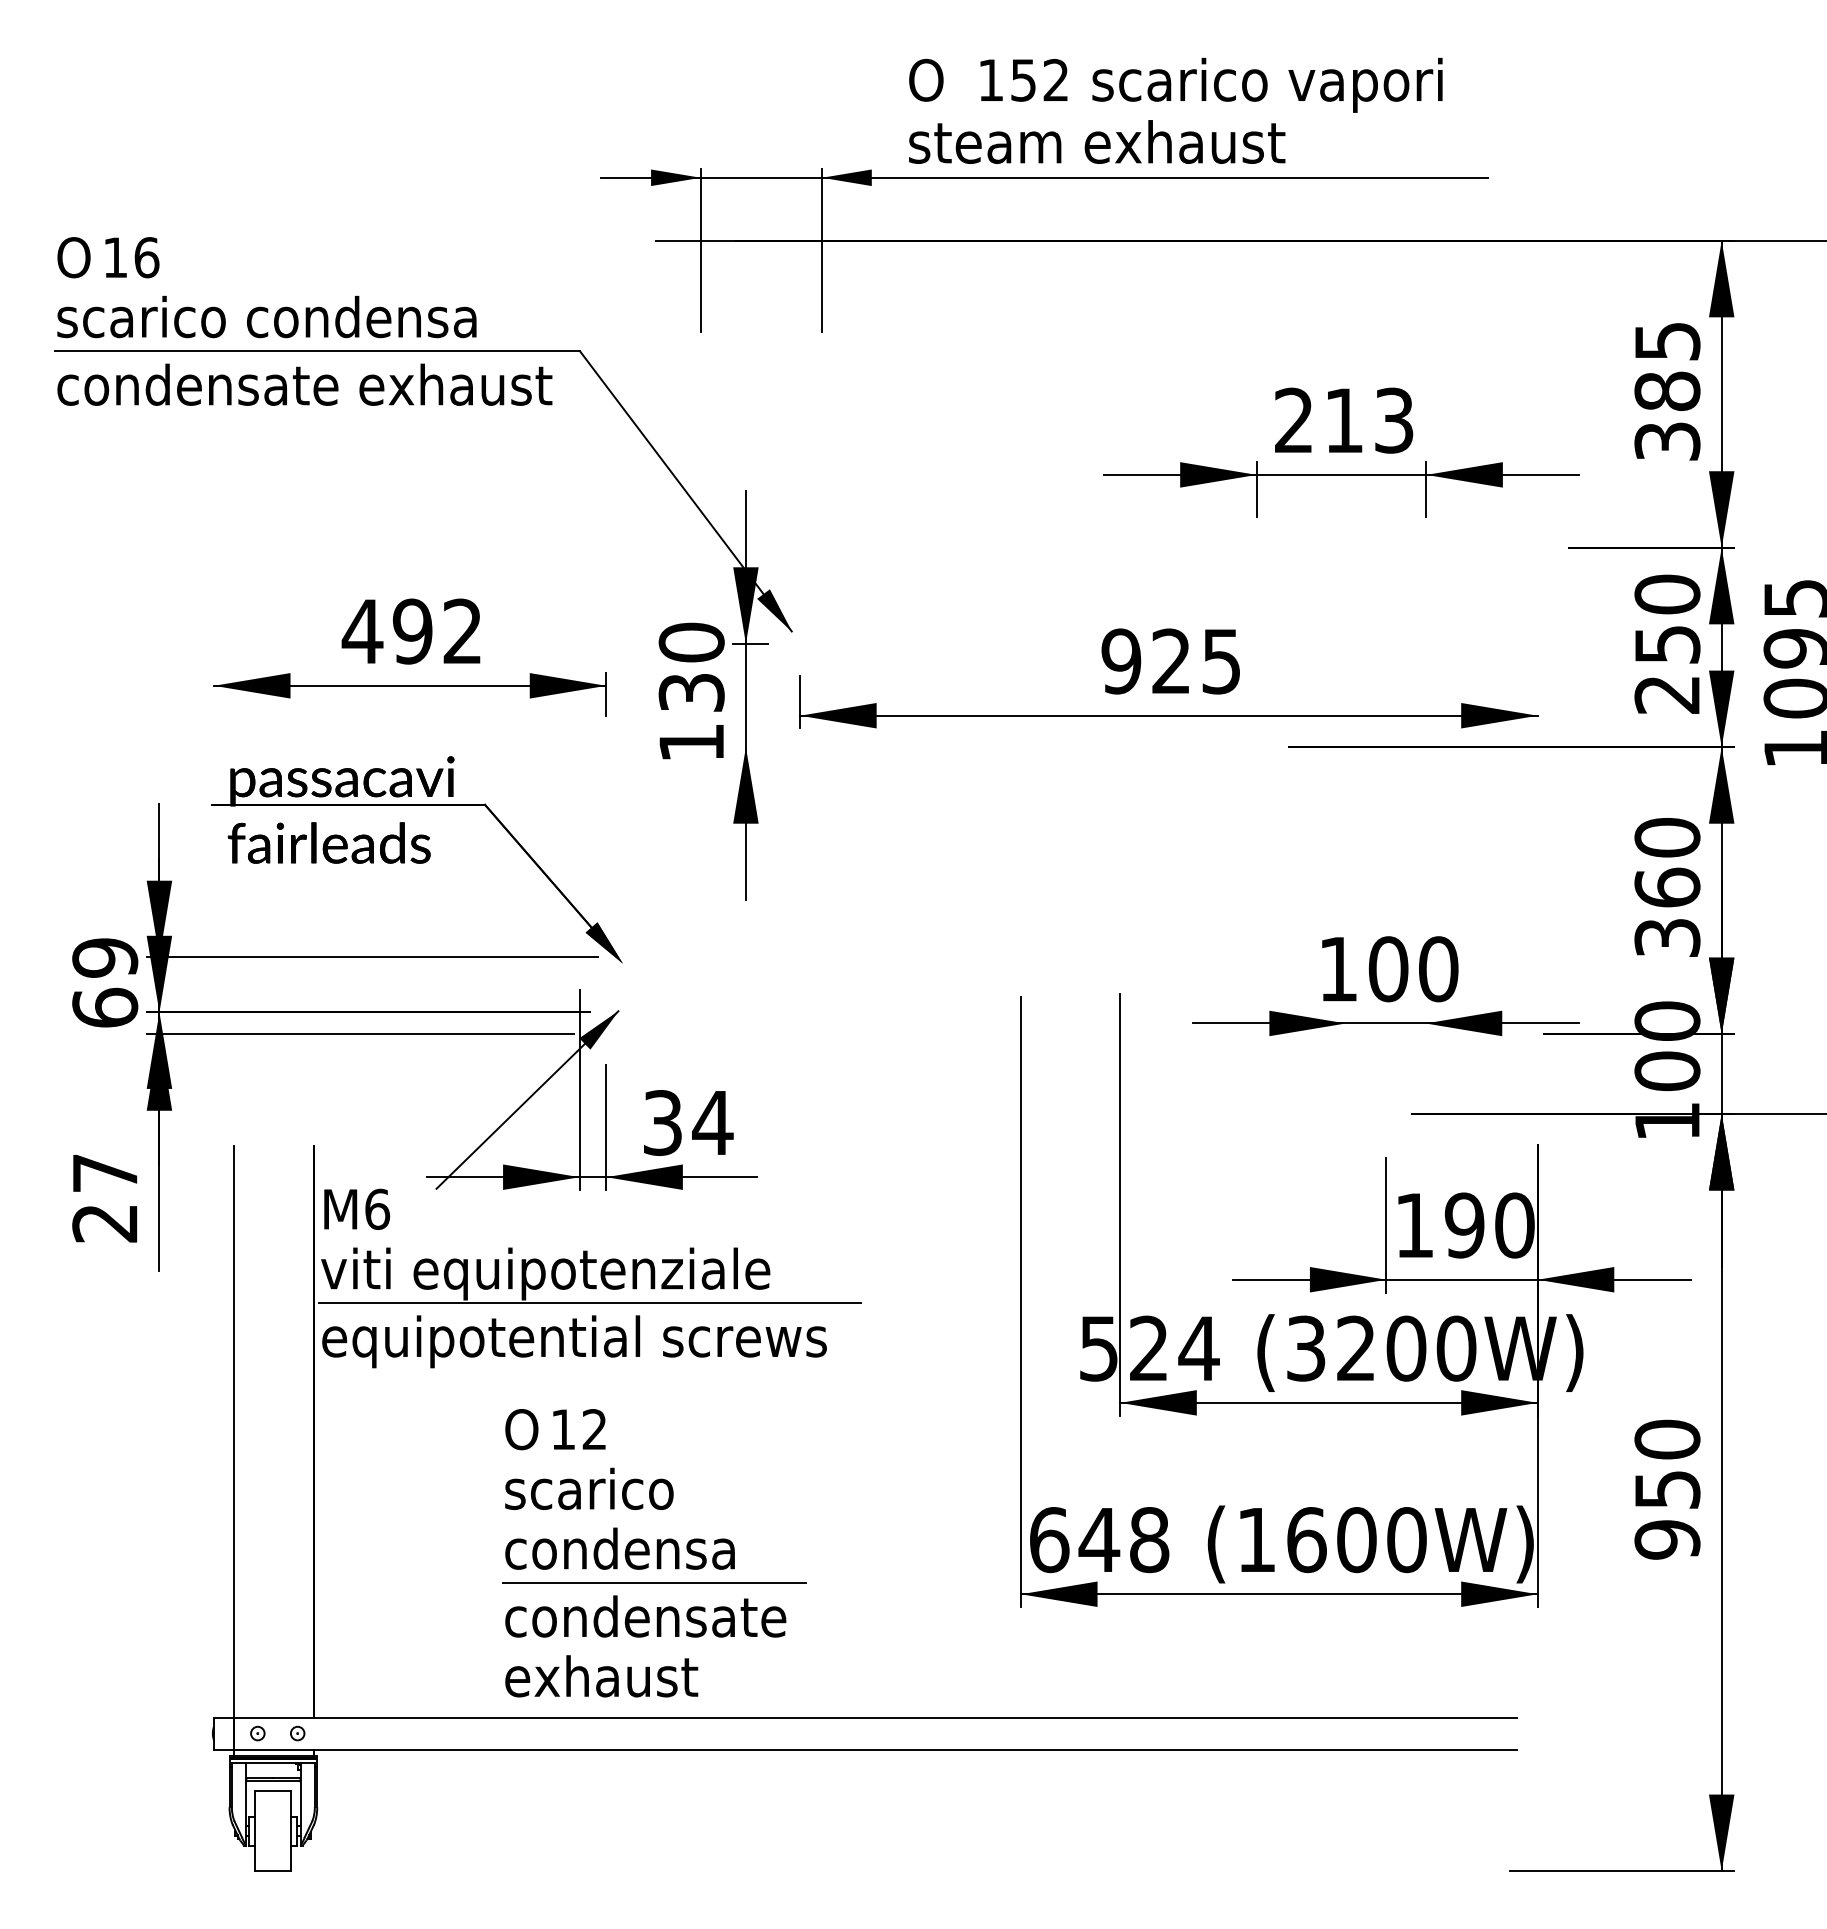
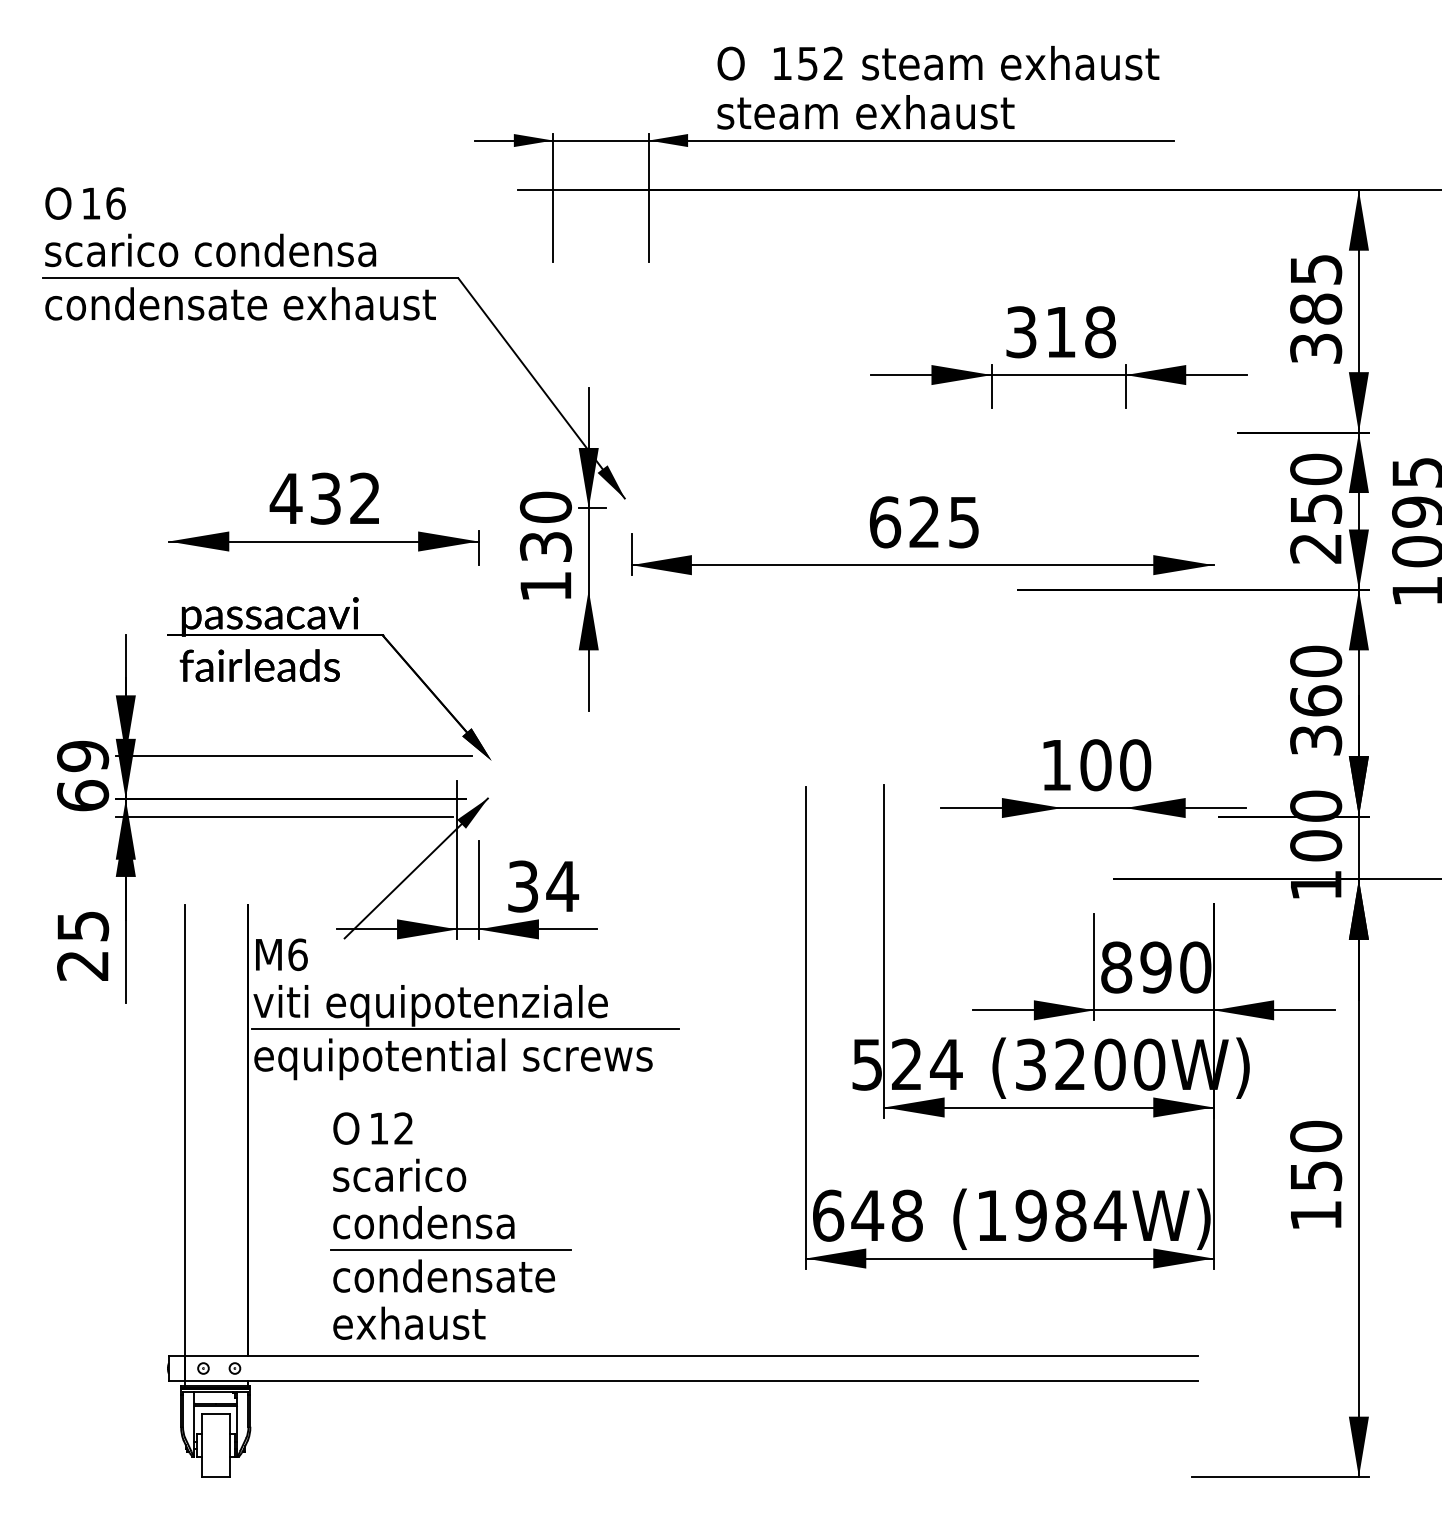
text: (1292, 84) -> (1020, 66), scarico vapori -> steam exhaust
text: (1344, 420) -> (1061, 332), 213 -> 318
text: (412, 631) -> (325, 498), 492 -> 432
text: (1121, 661) -> (885, 522), 925 -> 625
text: (105, 1173) -> (83, 926), 27 -> 25
text: (1414, 1225) -> (1116, 967), 190 -> 890
text: (1667, 1539) -> (1316, 1215), 950 -> 150
text: (1356, 1540) -> (1070, 1216), (1600W) -> (1984W)
part: (654, 1553) -> (451, 1226), moved

